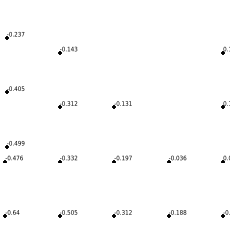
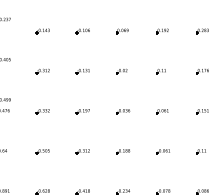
part: (121, 50) -> (82, 31), added
part: (175, 50) -> (122, 31), added
part: (174, 104) -> (121, 71), added

